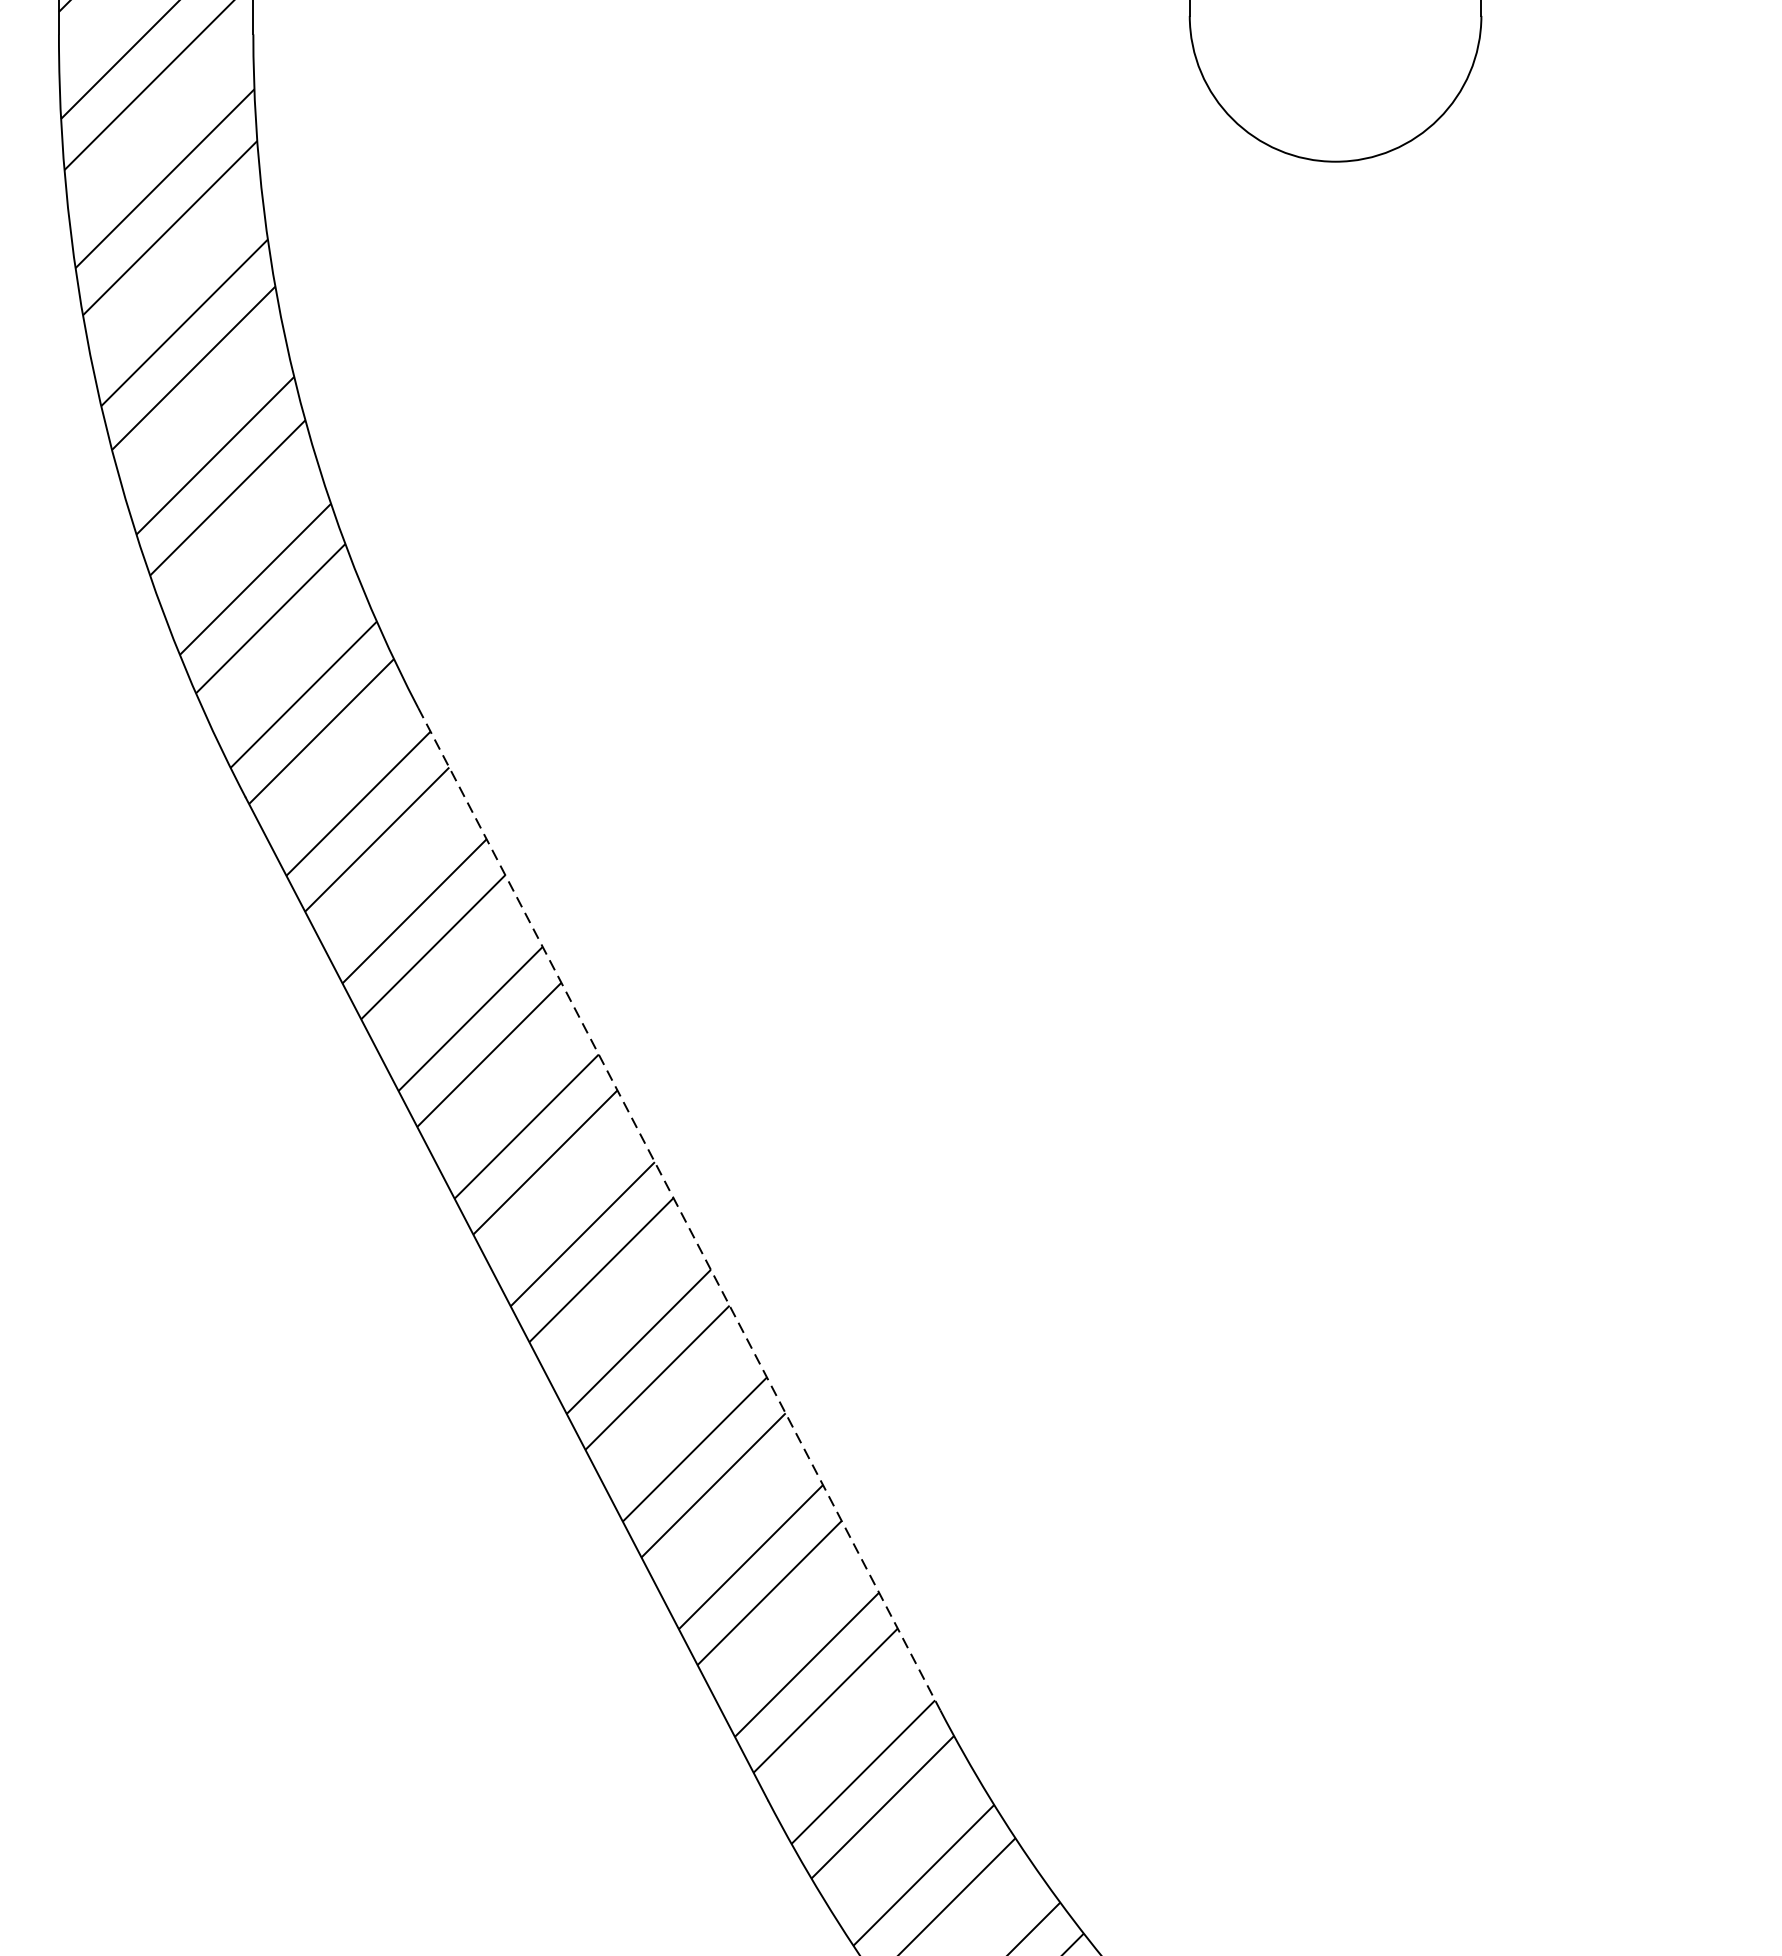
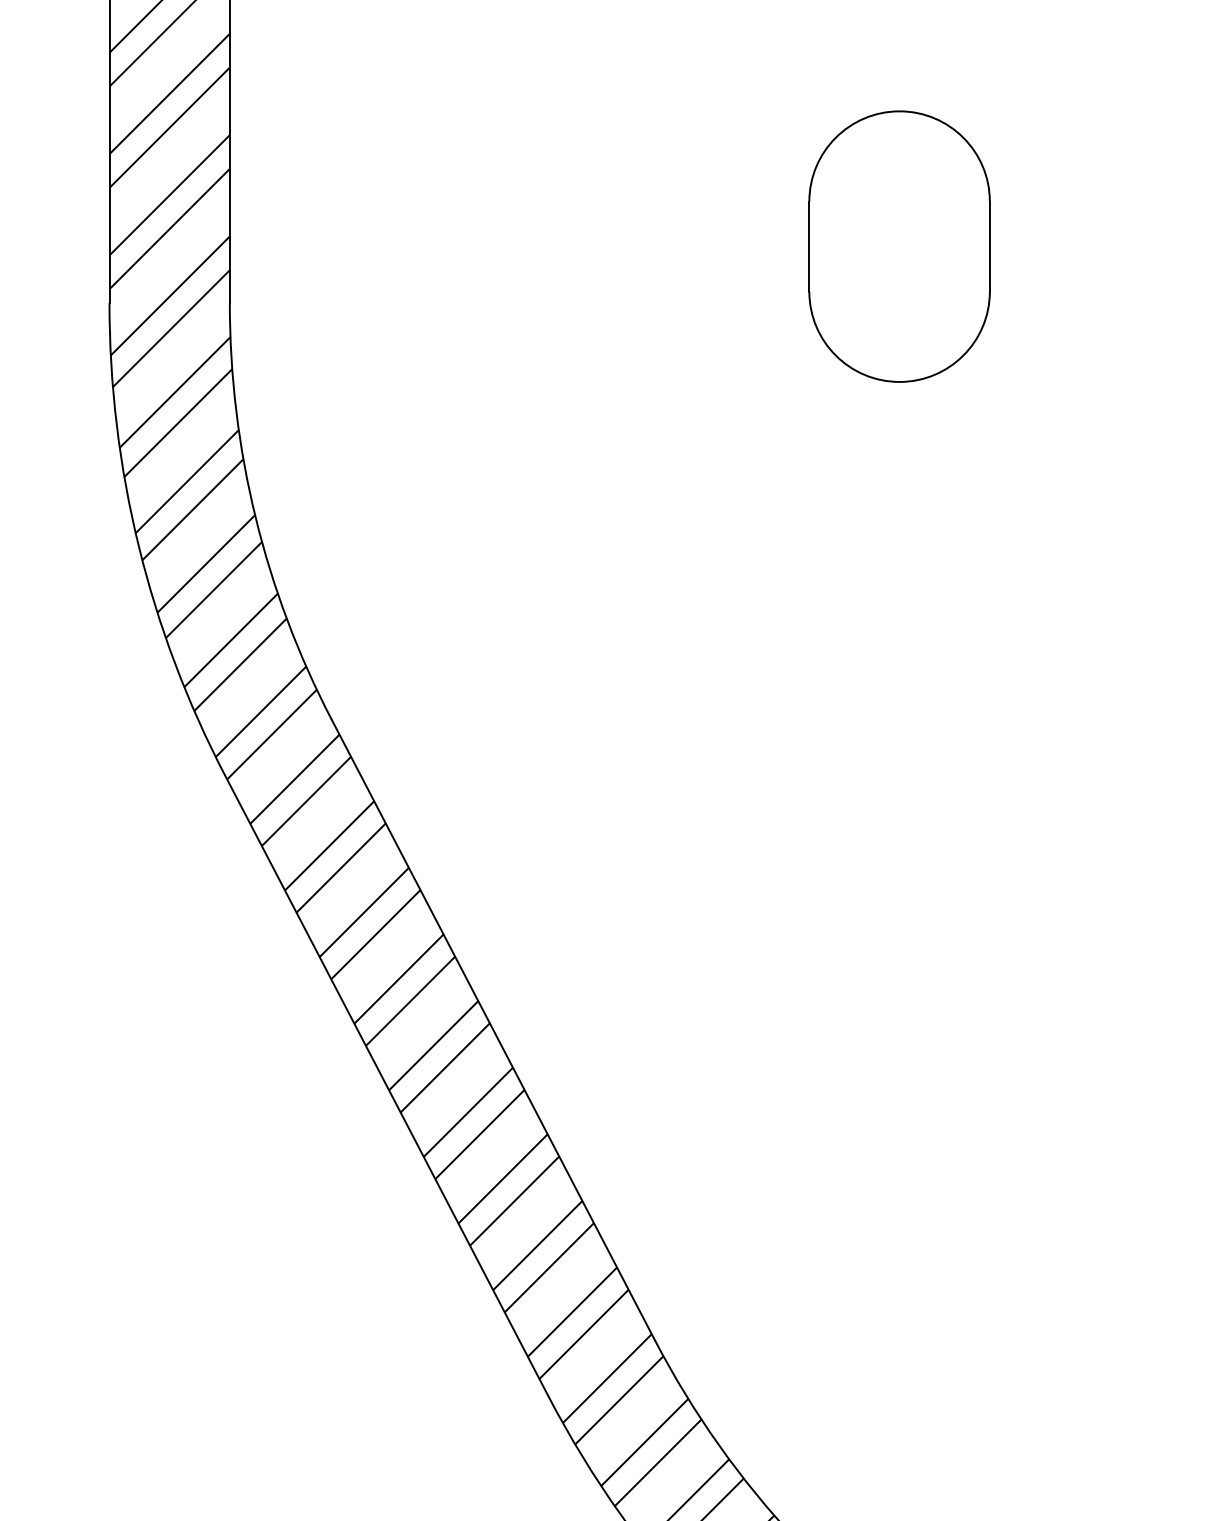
line: (679, 1209) -> (493, 1030), dashed -> solid

